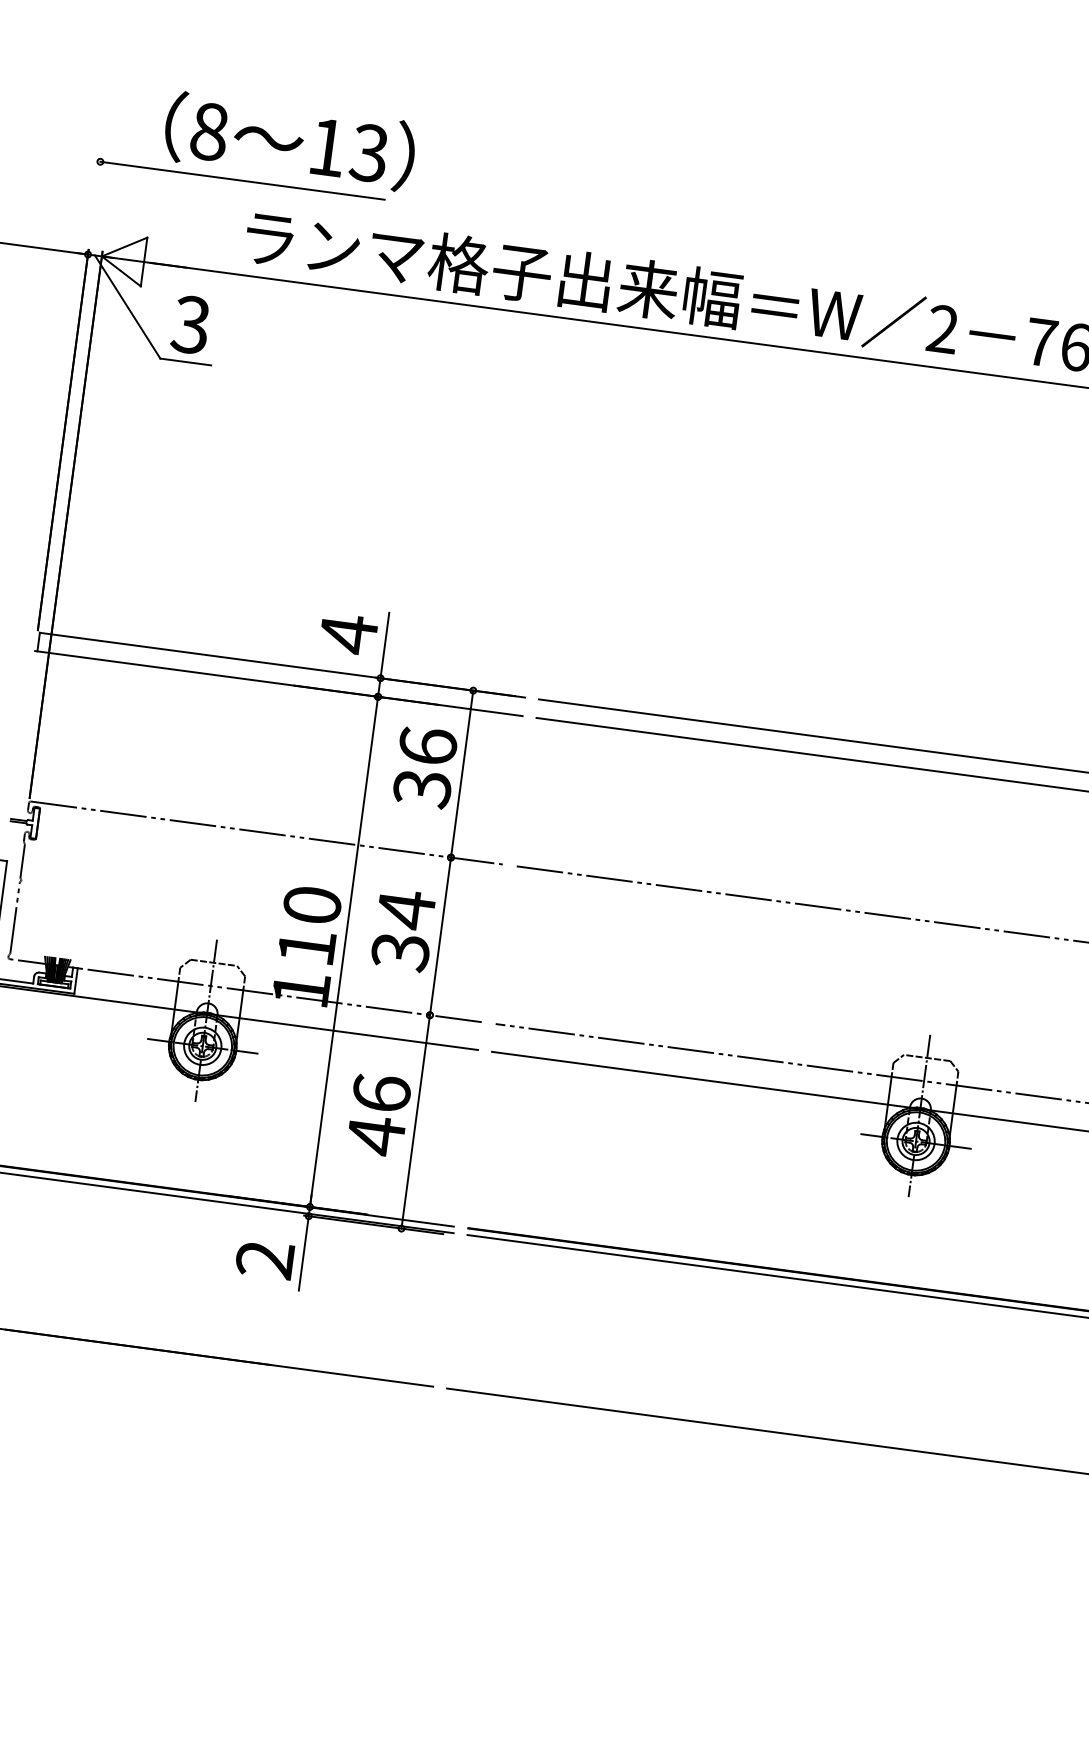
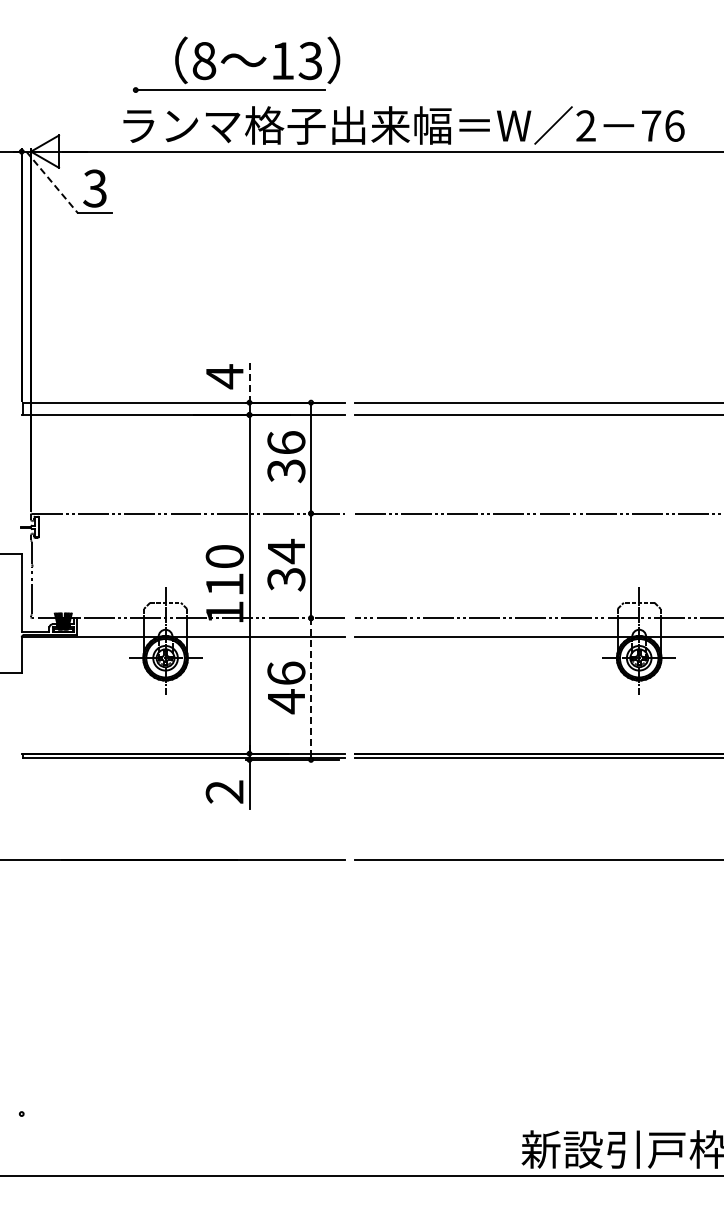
part: (257, 143) -> (236, 64), moved
line: (128, 307) -> (52, 182), solid -> dashed
line: (384, 644) -> (249, 380), solid -> dashed
line: (416, 1122) -> (311, 689), solid -> dashed

